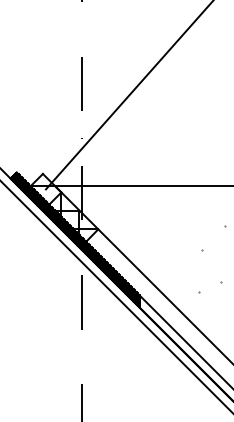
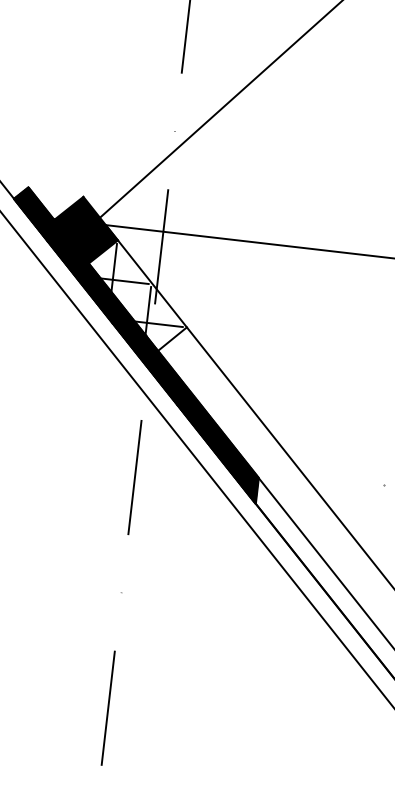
fill: (45, 188) -> (85, 228), added

